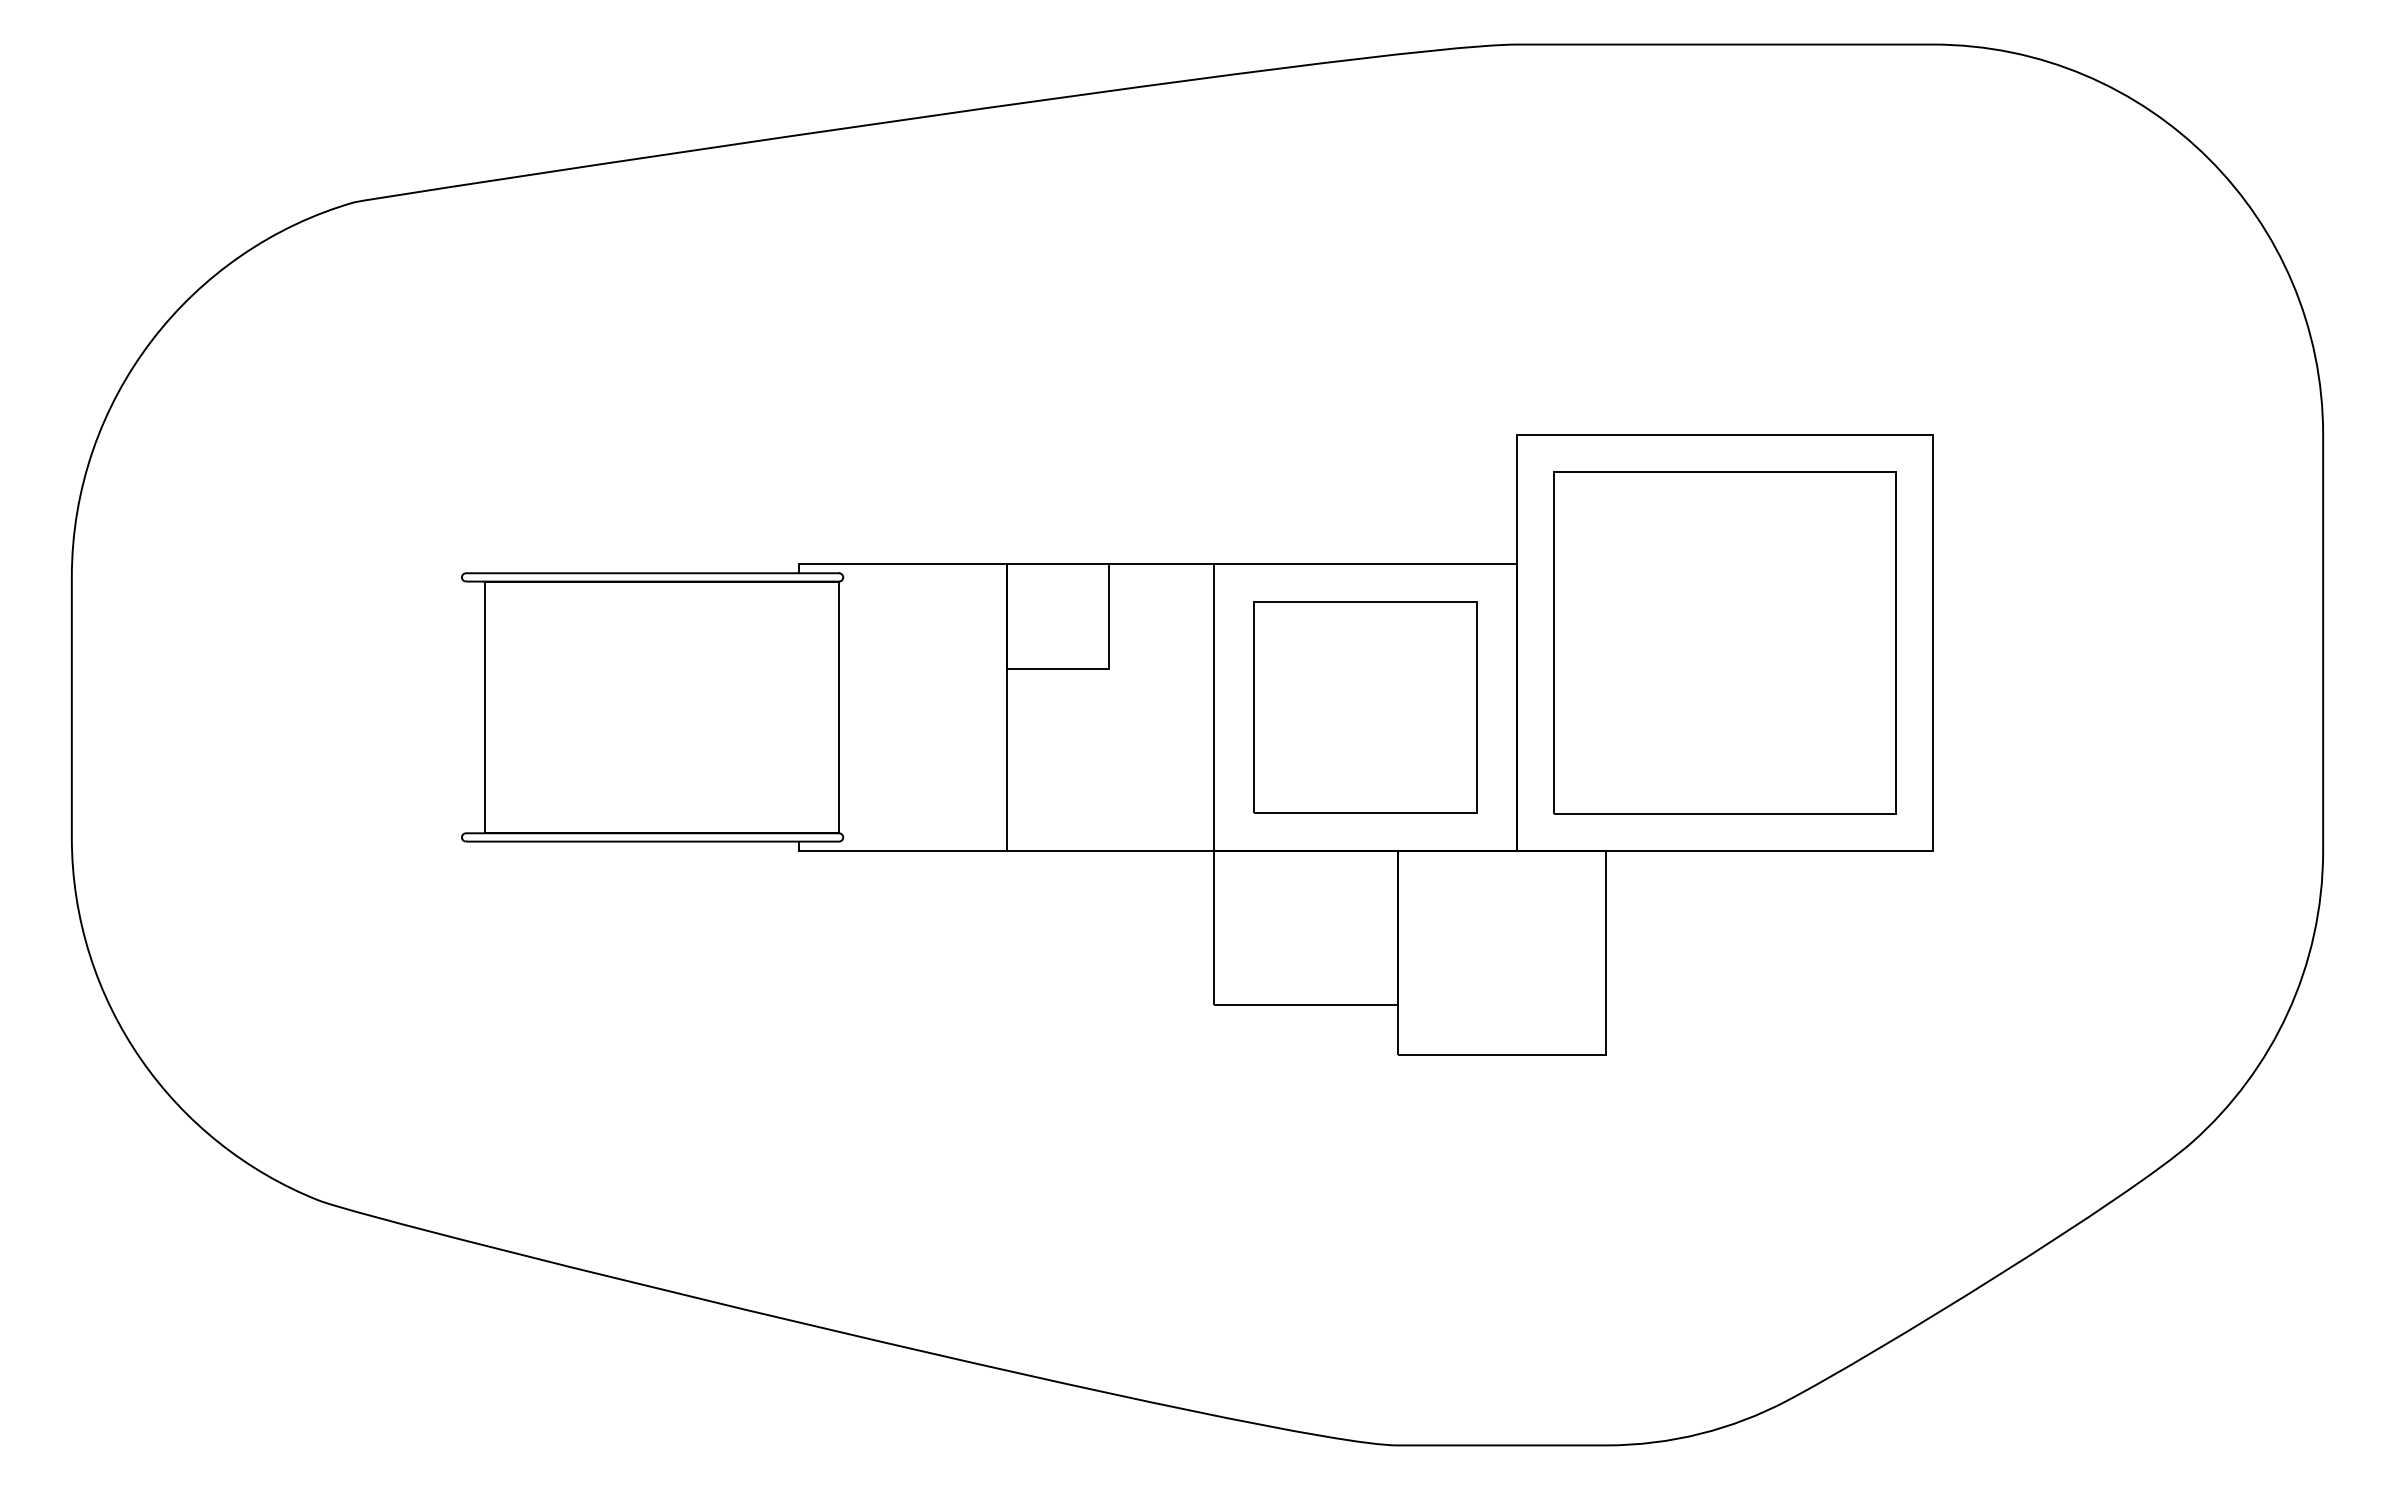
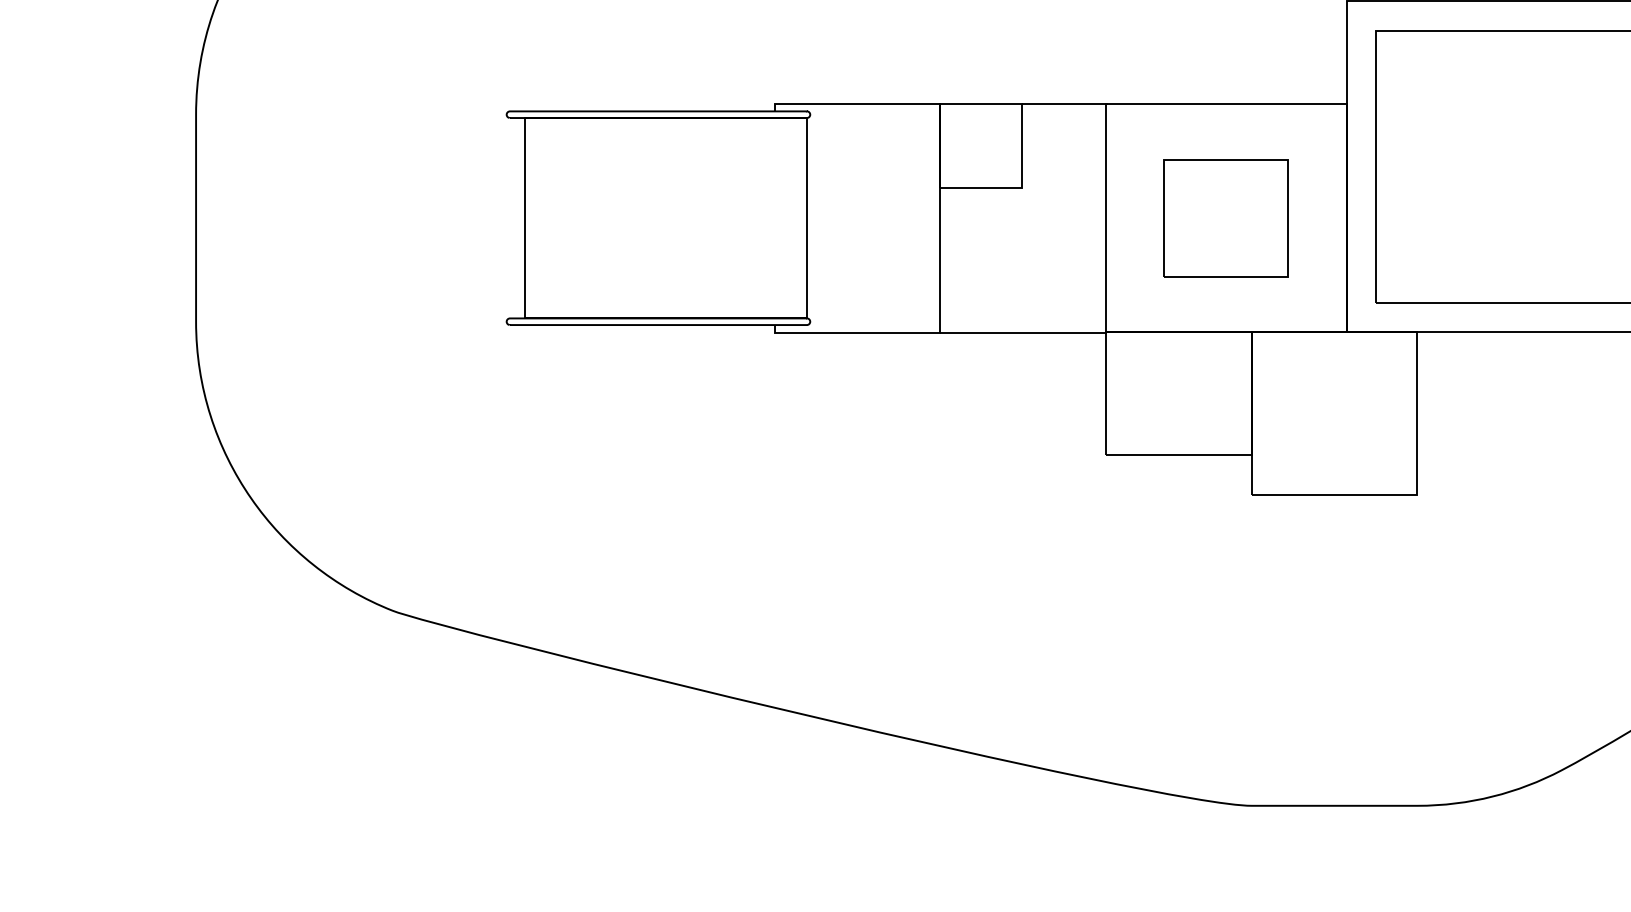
part: (1365, 707) -> (1226, 218), size x0.7

